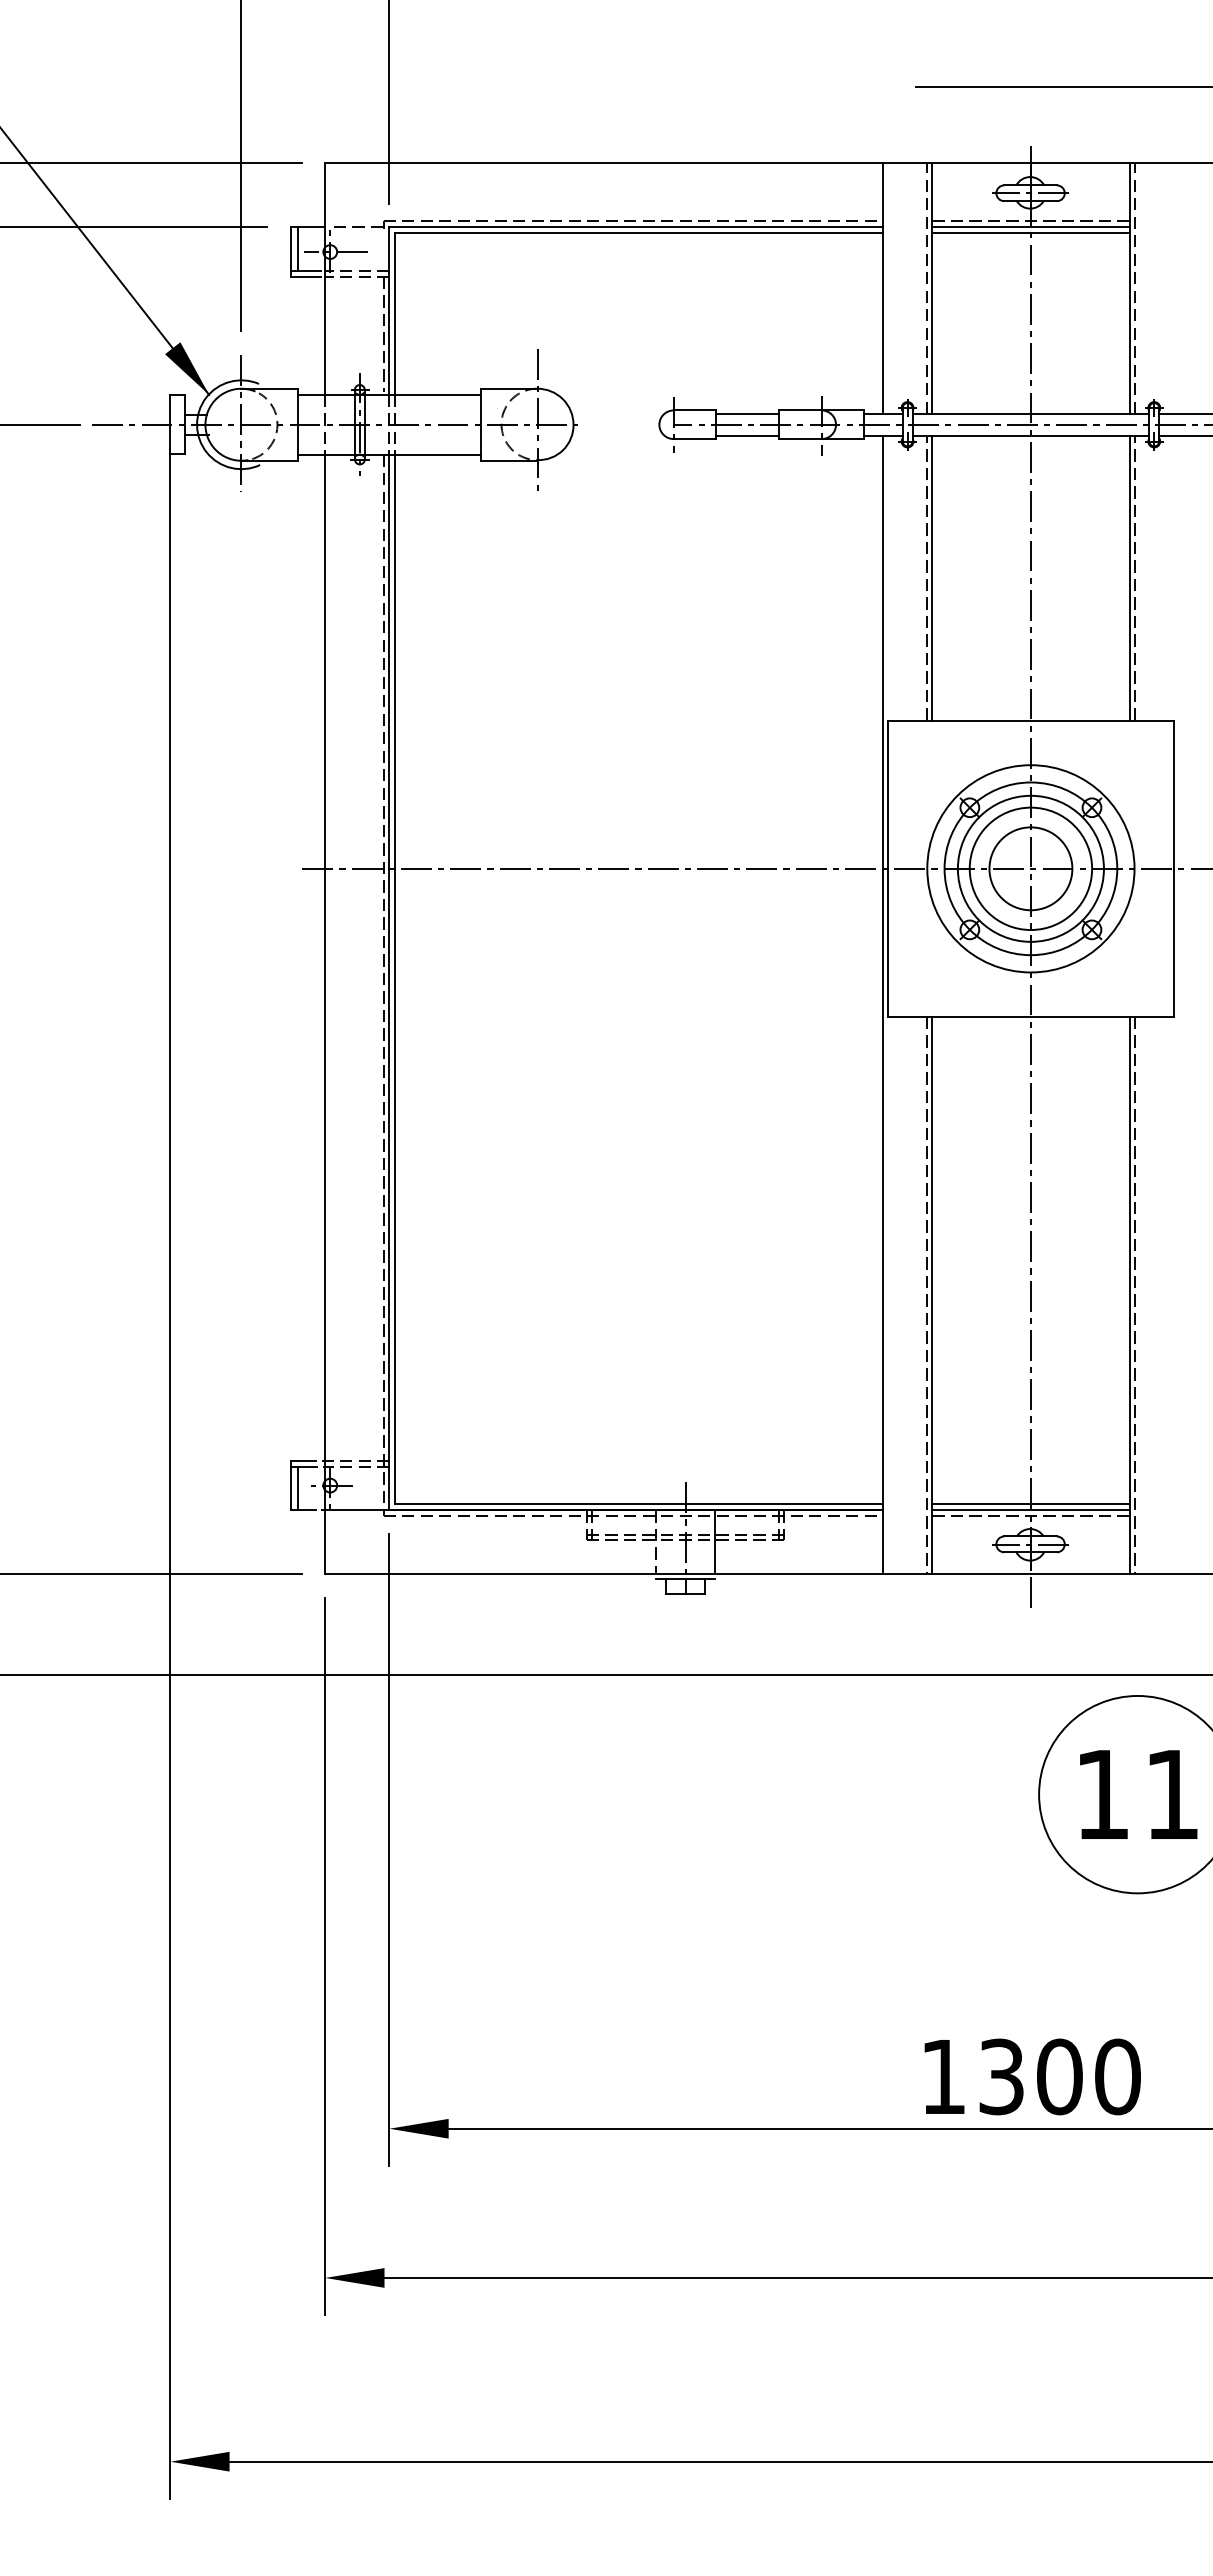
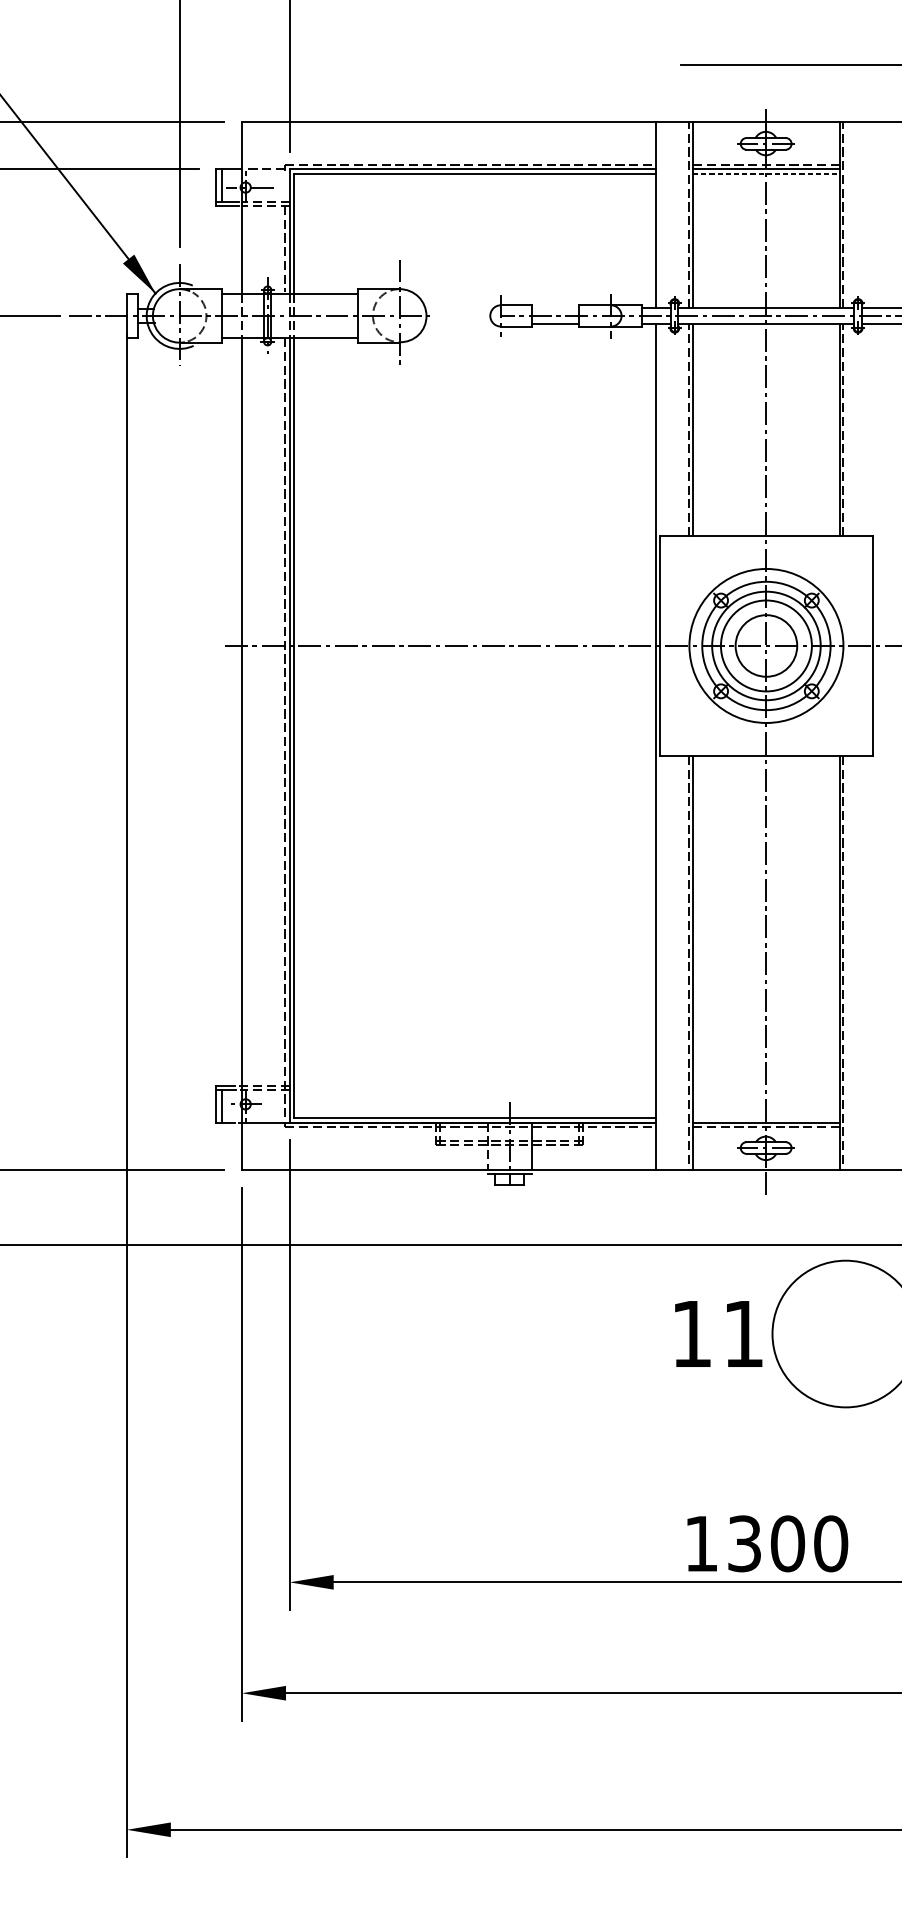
line: (1030, 233) -> (766, 173), solid -> dashed
line: (747, 413) -> (555, 307), removed
line: (1030, 1504) -> (766, 1118), removed
text: (1138, 1794) -> (718, 1333), moved

